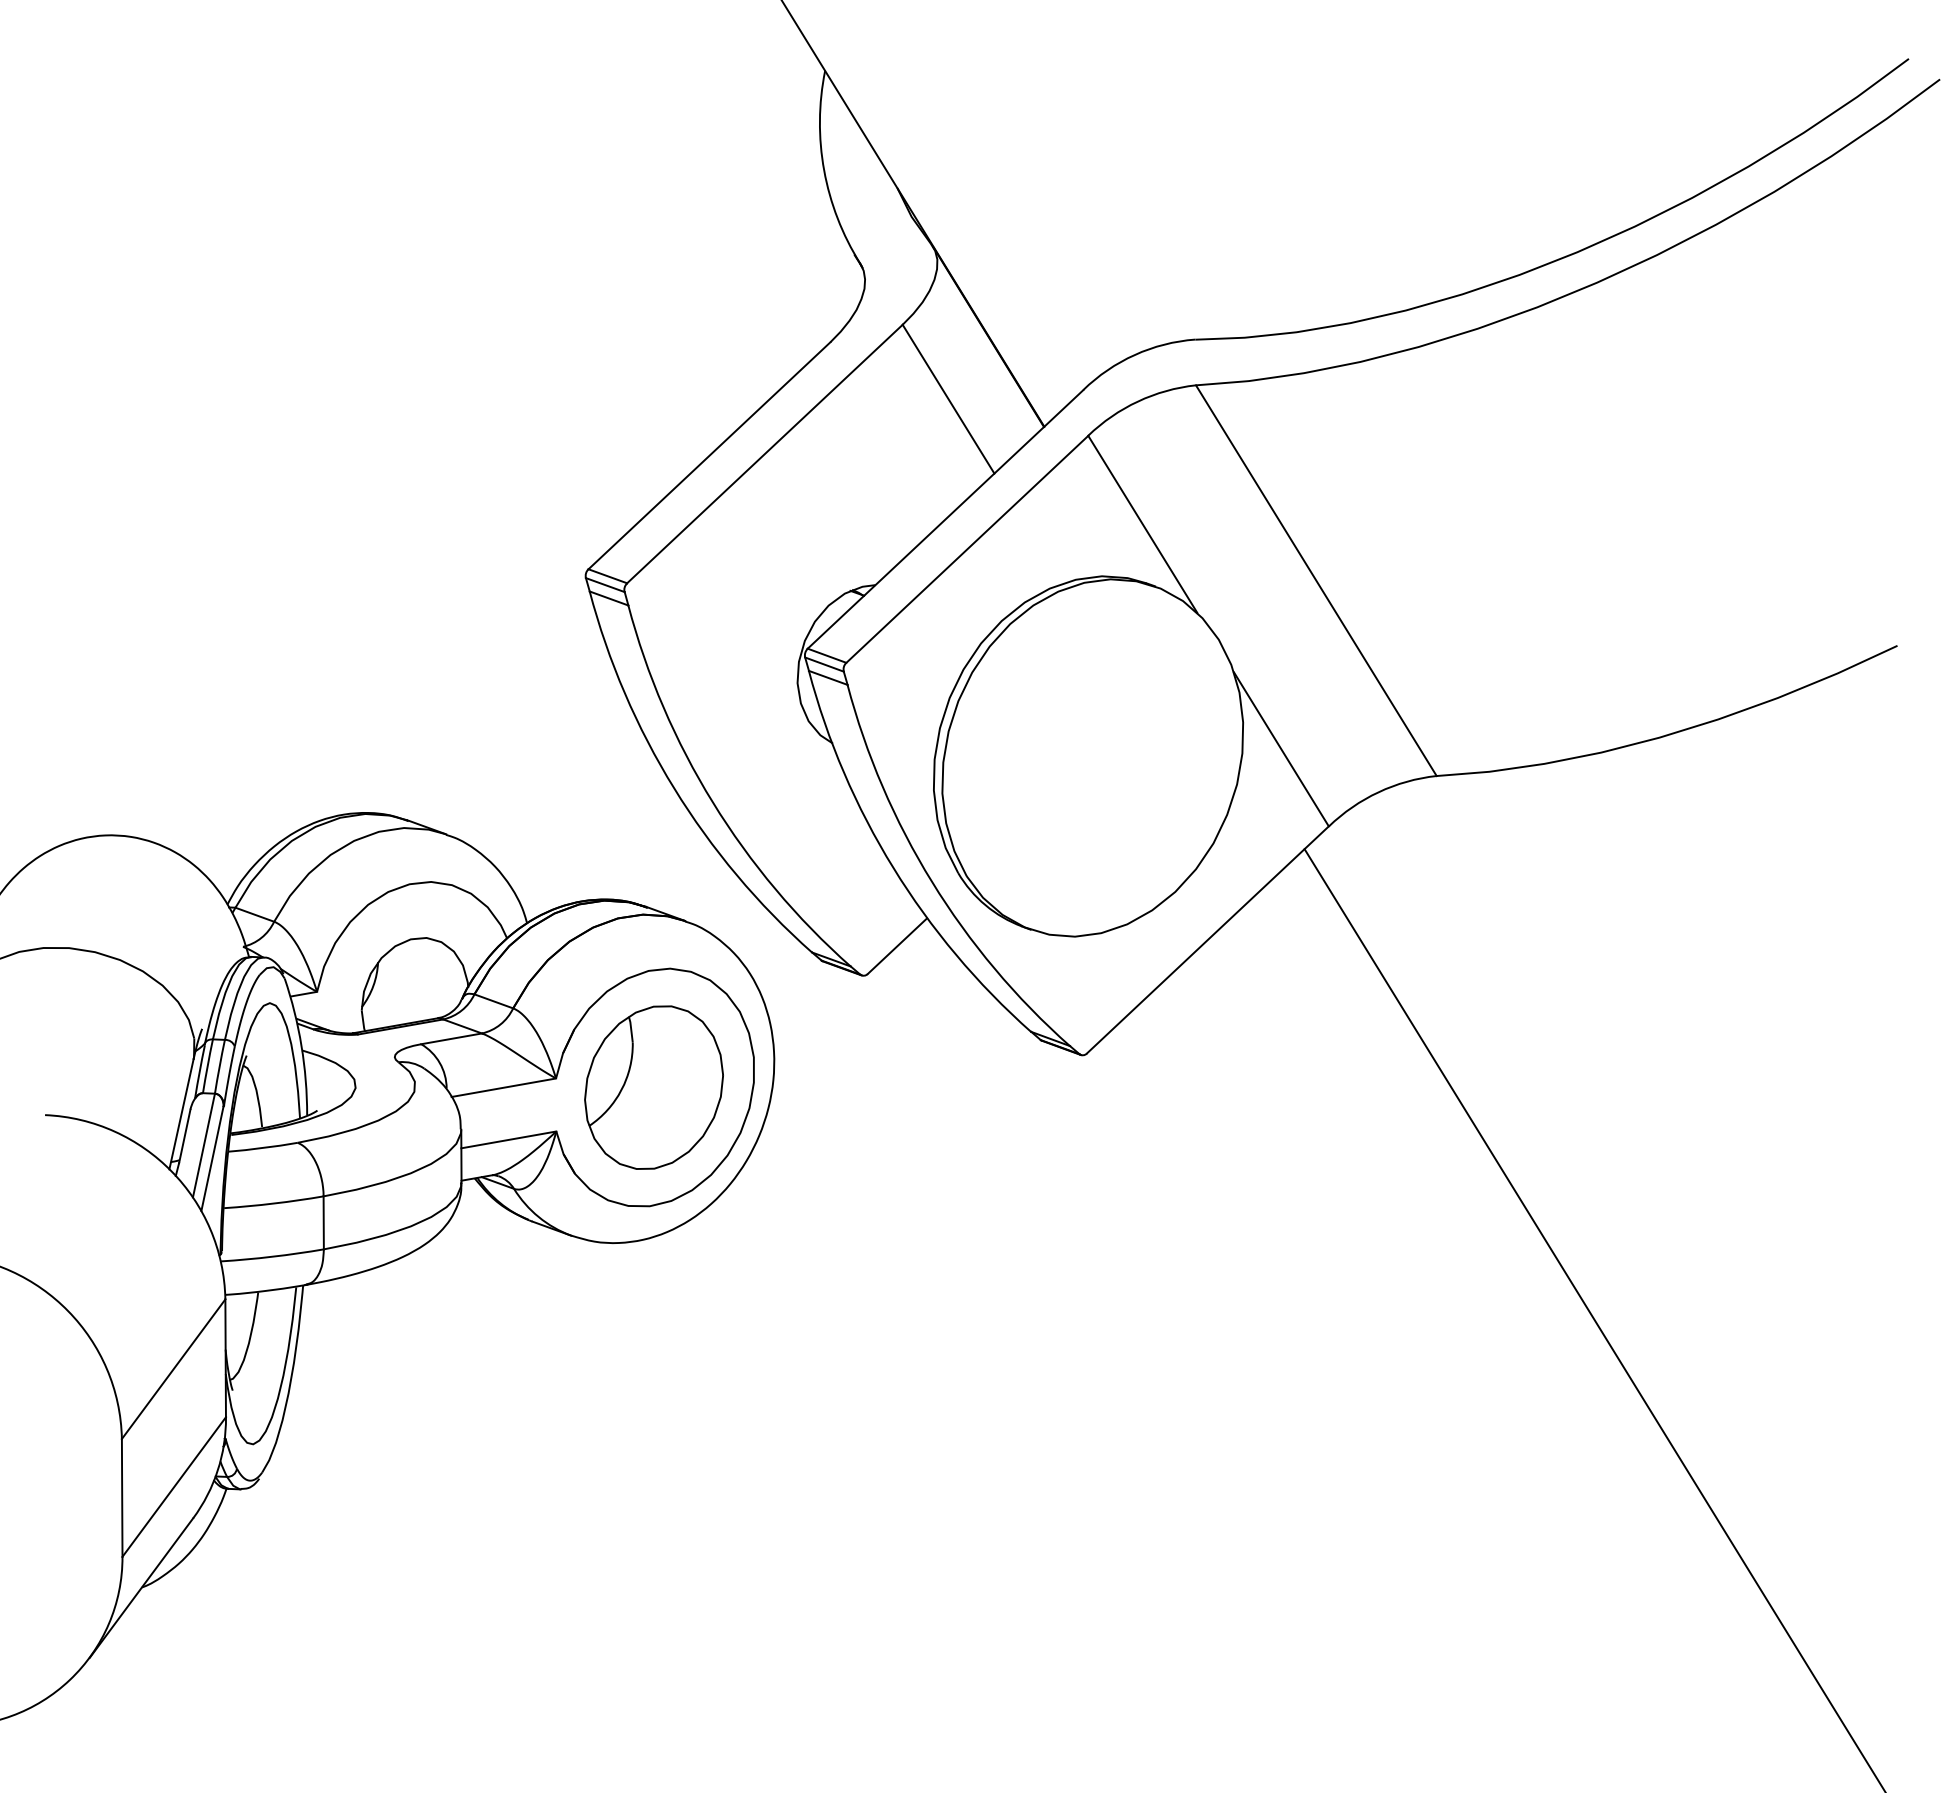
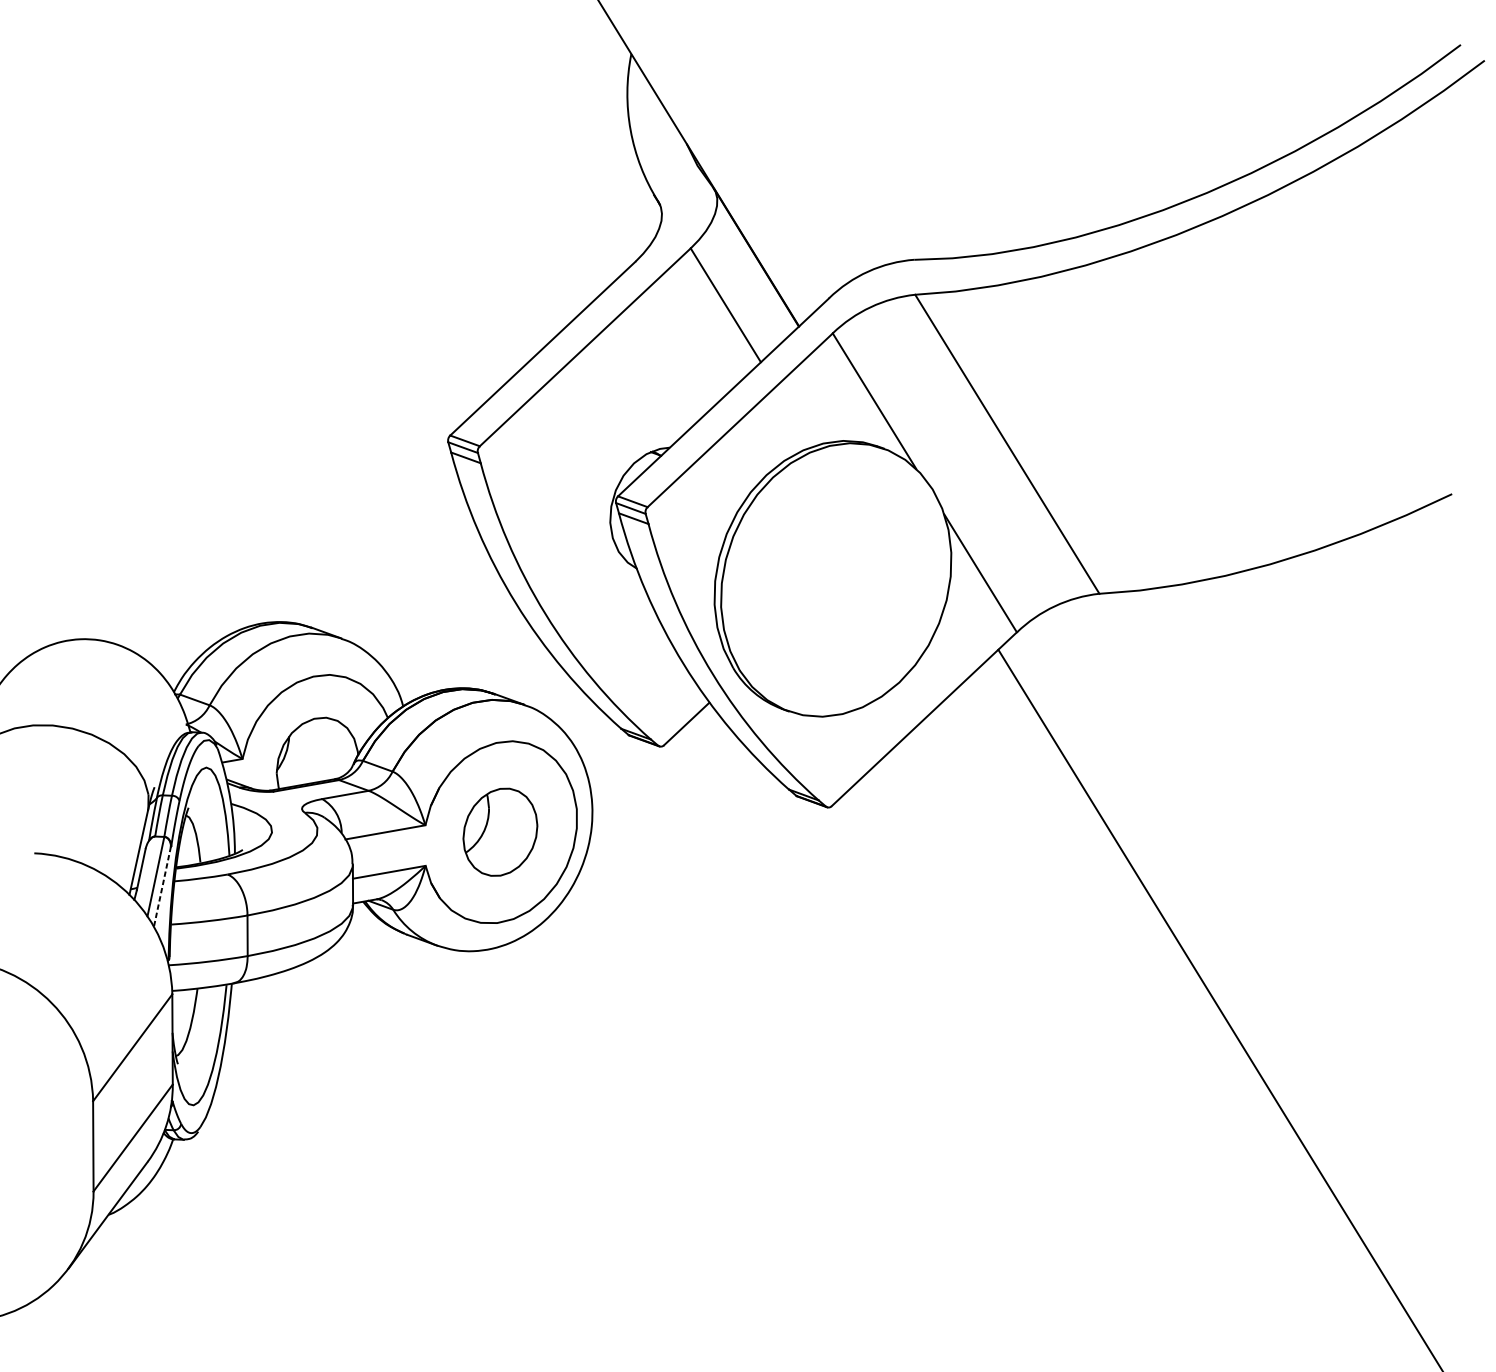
part: (653, 1087) -> (500, 832), size x0.7
line: (212, 1159) -> (162, 887), solid -> dashed

